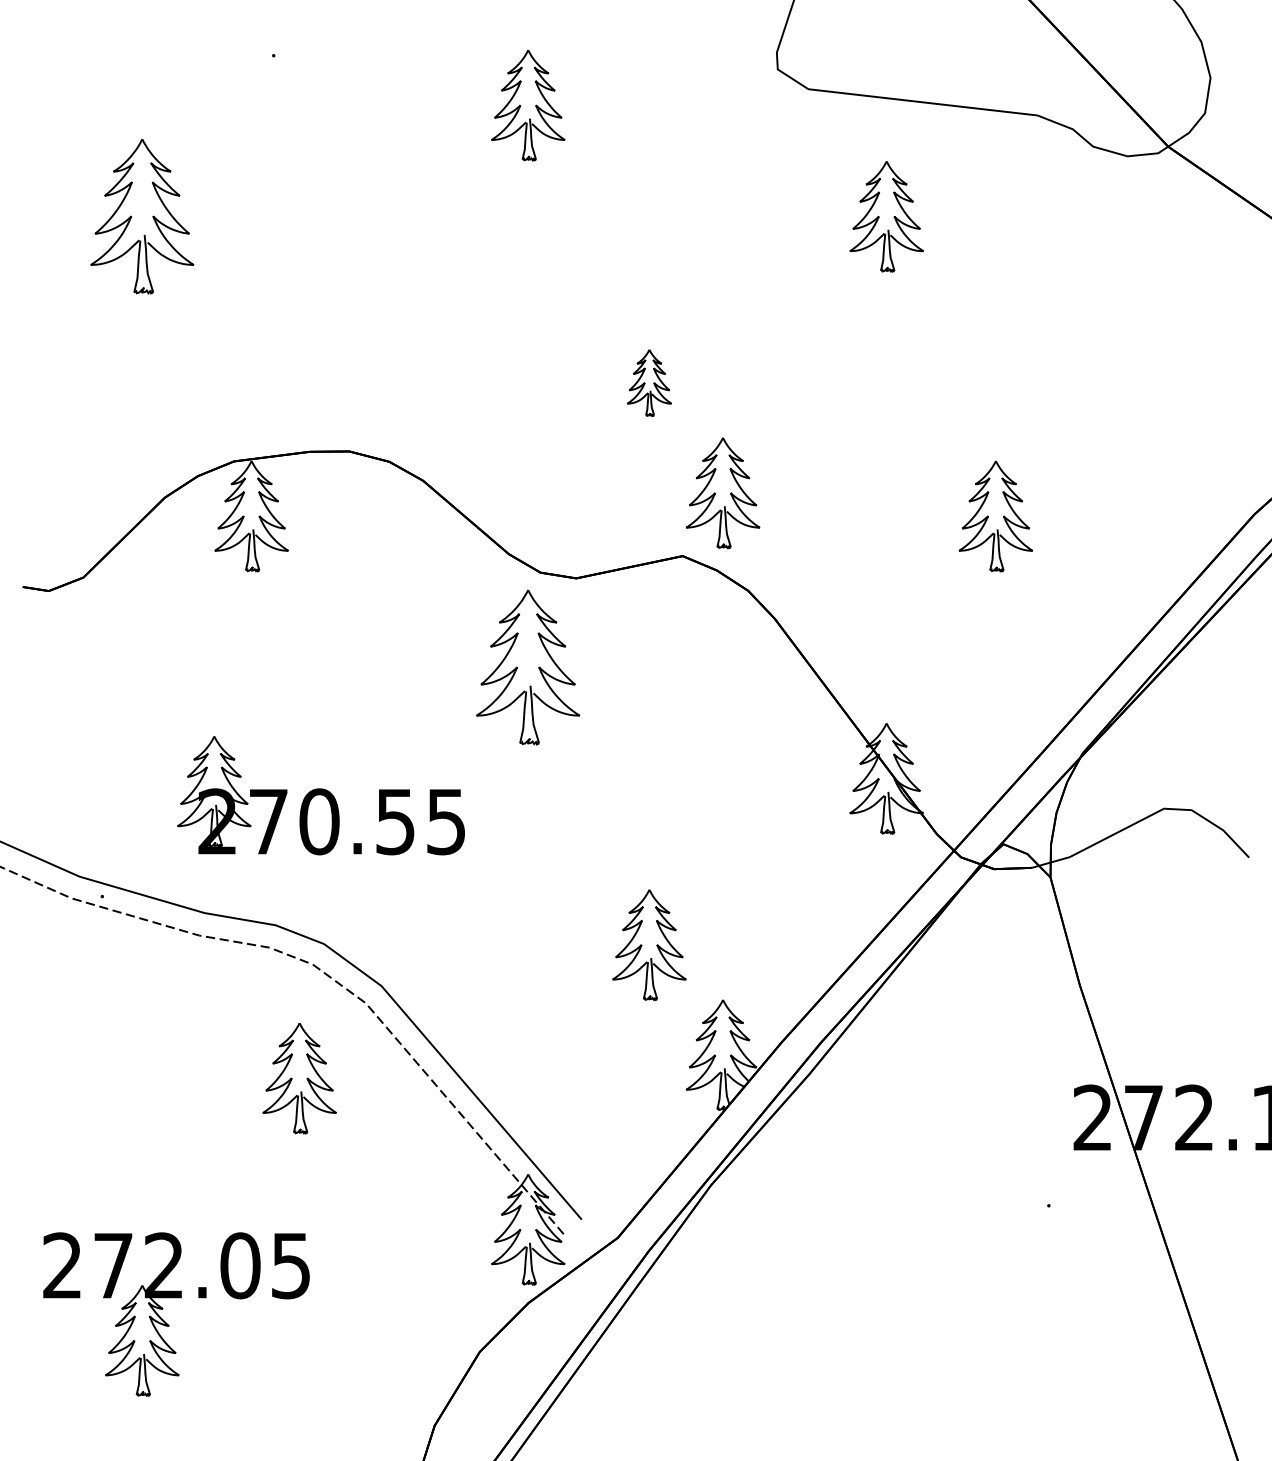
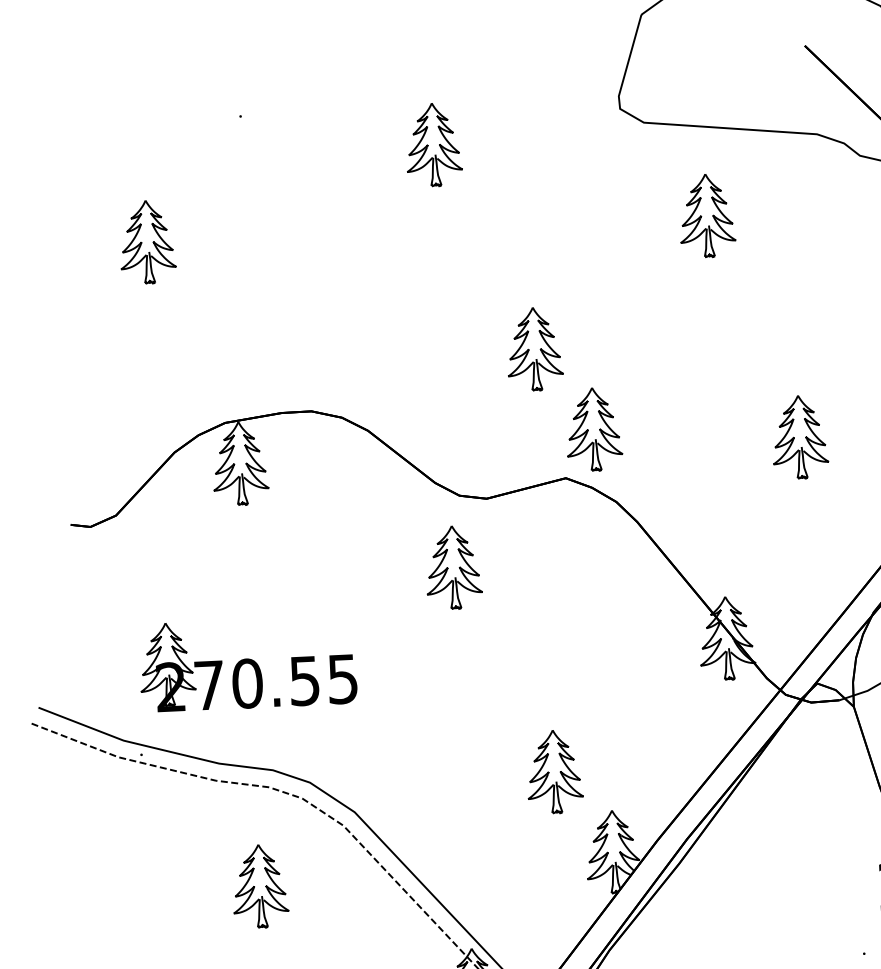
part: (142, 216) -> (147, 241), size x0.71
part: (649, 382) -> (534, 348), size x1.67
part: (528, 667) -> (453, 567), size x0.71
part: (320, 795) -> (247, 663), moved
part: (299, 1078) -> (260, 886), moved

